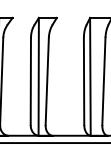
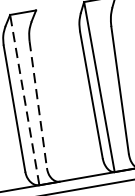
line: (38, 76) -> (24, 99), solid -> dashed
line: (47, 81) -> (38, 104), solid -> dashed

